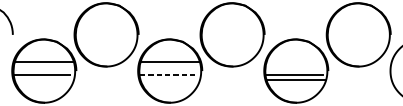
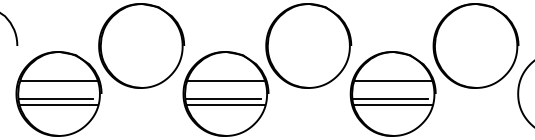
line: (296, 61) -> (393, 81), added
line: (168, 75) -> (223, 99), dashed -> solid
line: (43, 79) -> (58, 105), added
line: (169, 79) -> (225, 105), added

